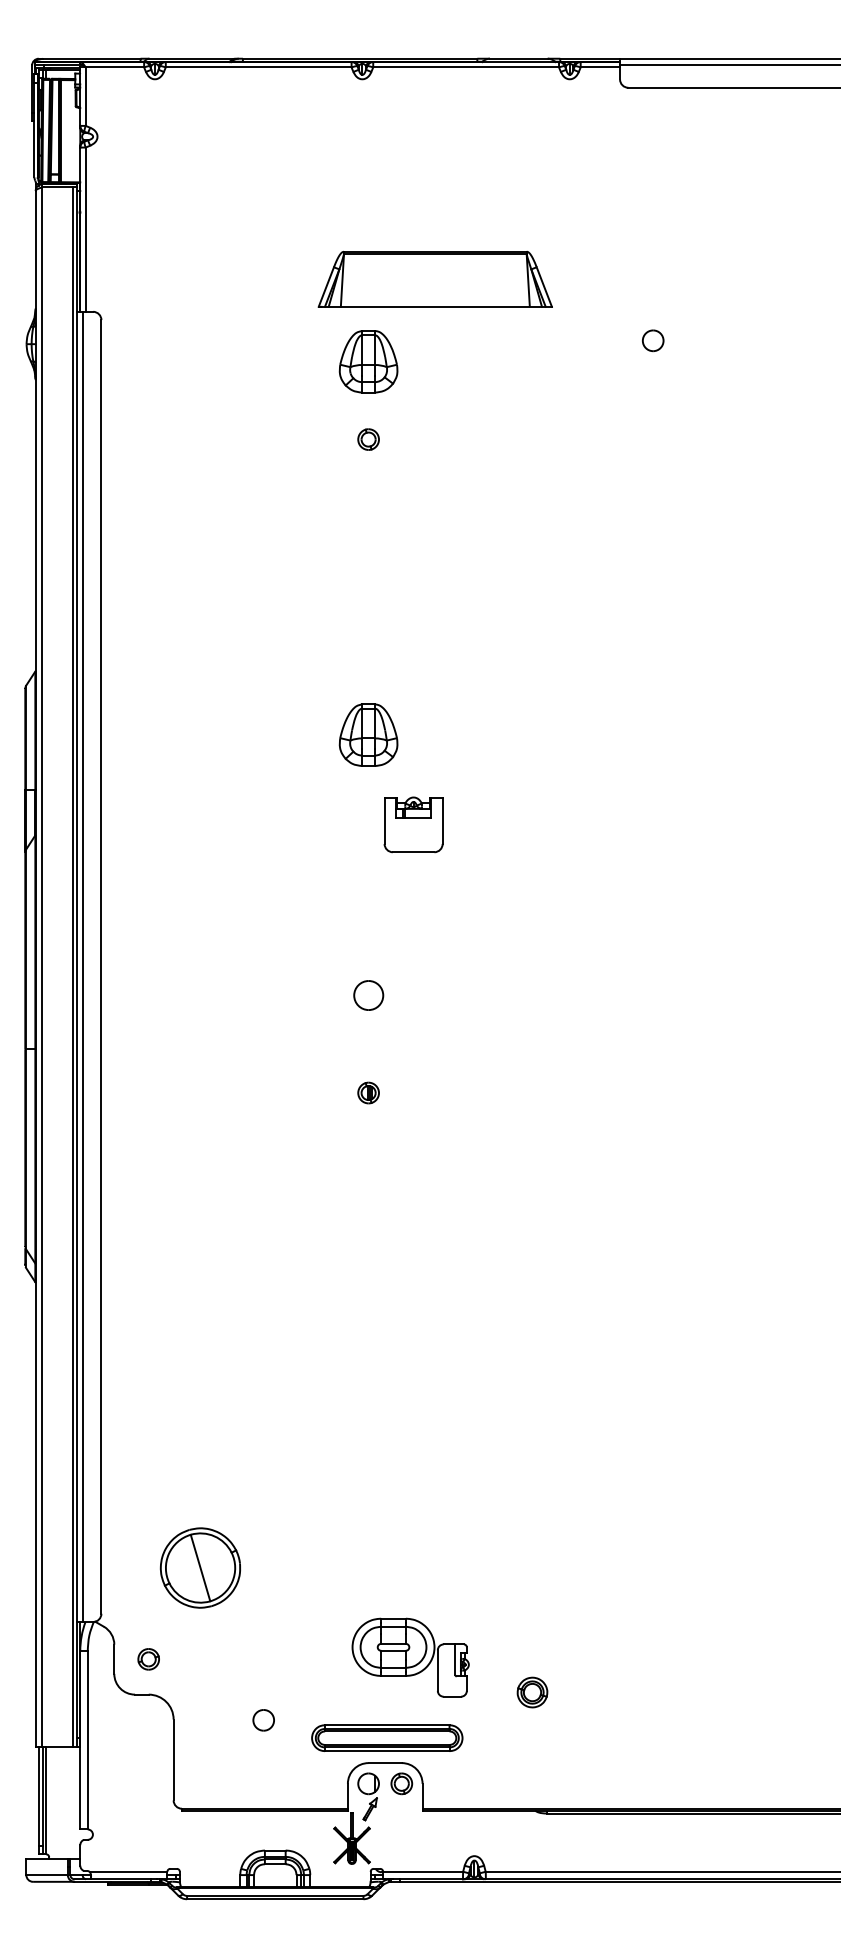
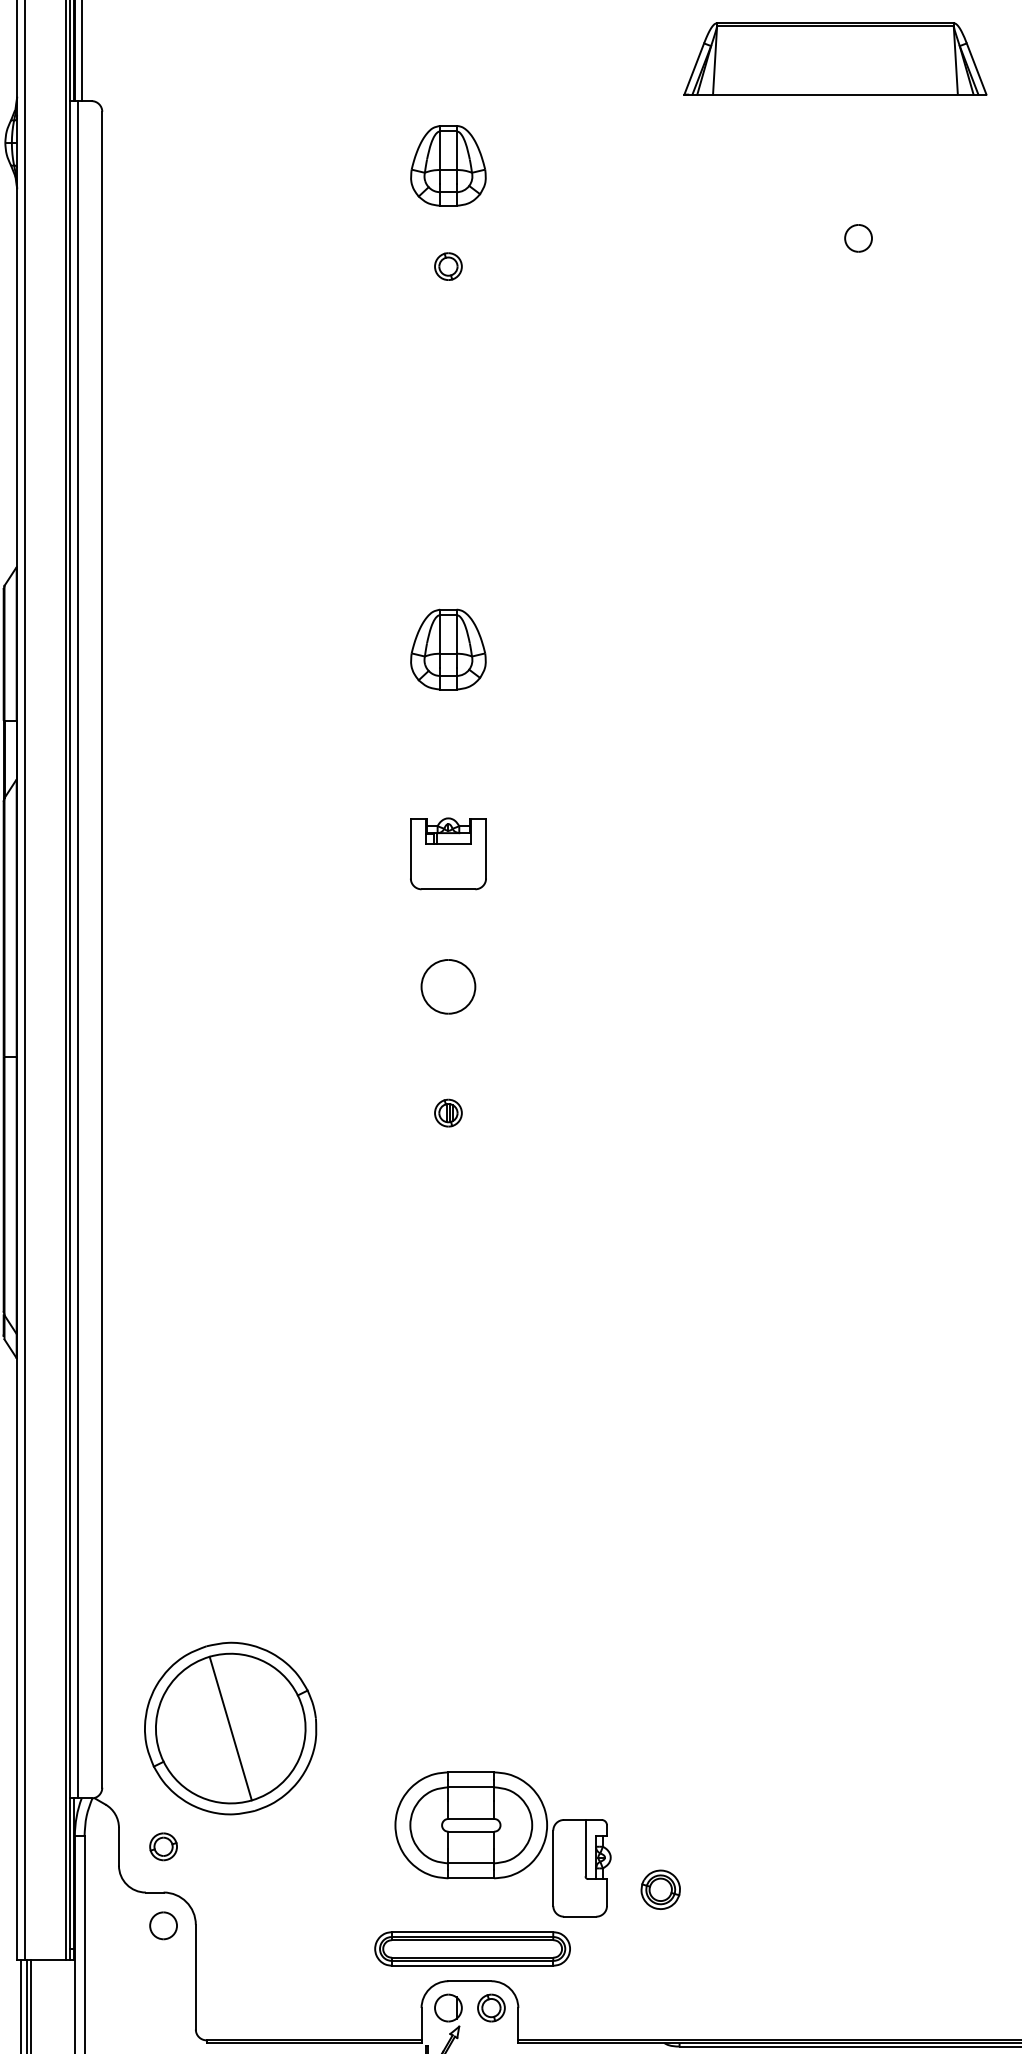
part: (434, 278) -> (834, 57), moved
part: (653, 340) -> (858, 238), moved
part: (413, 824) -> (448, 853), moved
part: (368, 995) -> (448, 986), size x1.43
part: (200, 1567) -> (230, 1727), size x1.67
part: (410, 1657) -> (502, 1844), size x1.43
part: (263, 1720) -> (163, 1926), moved

